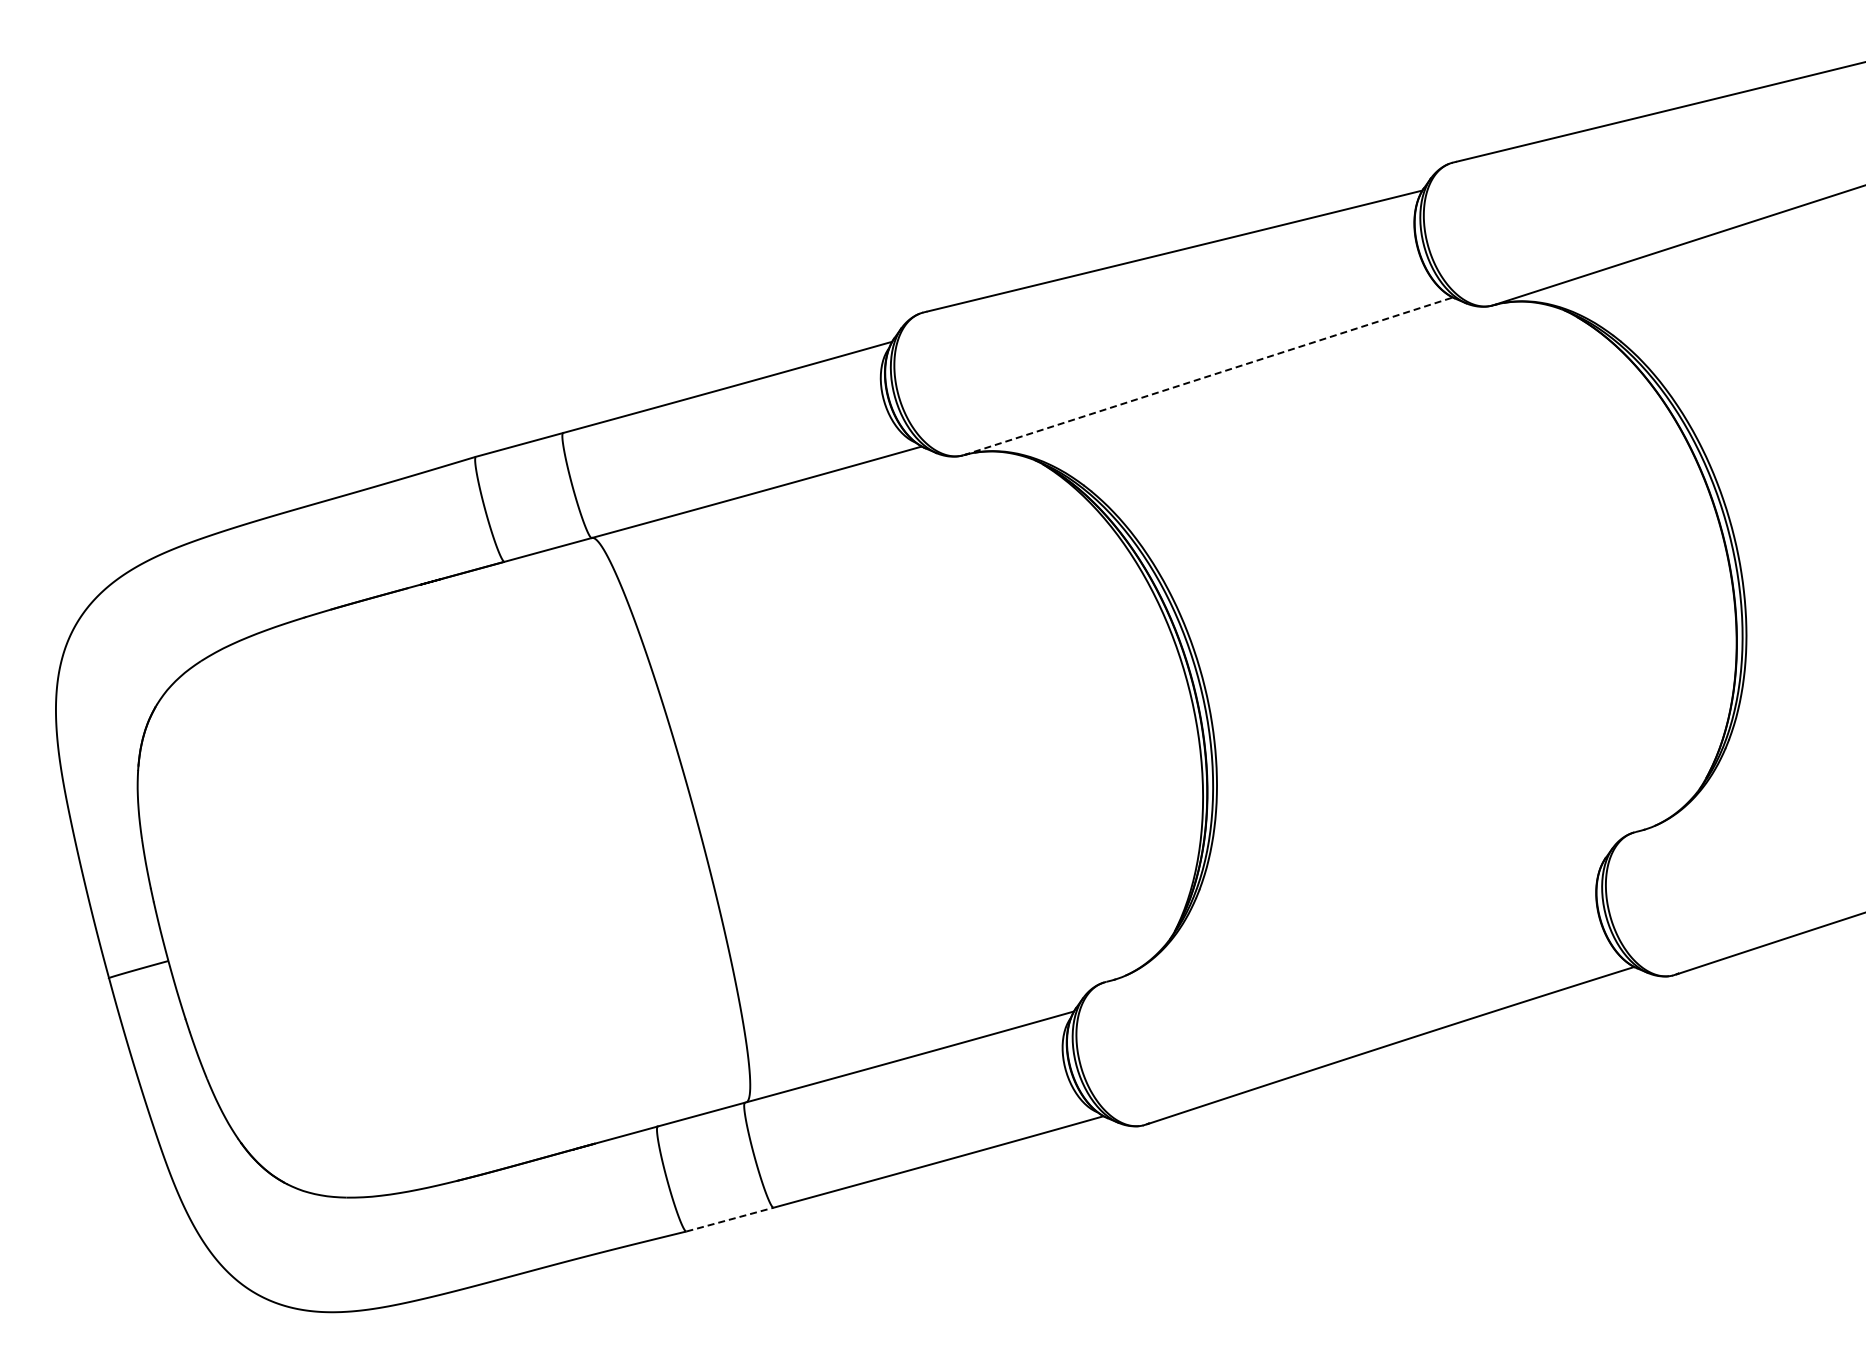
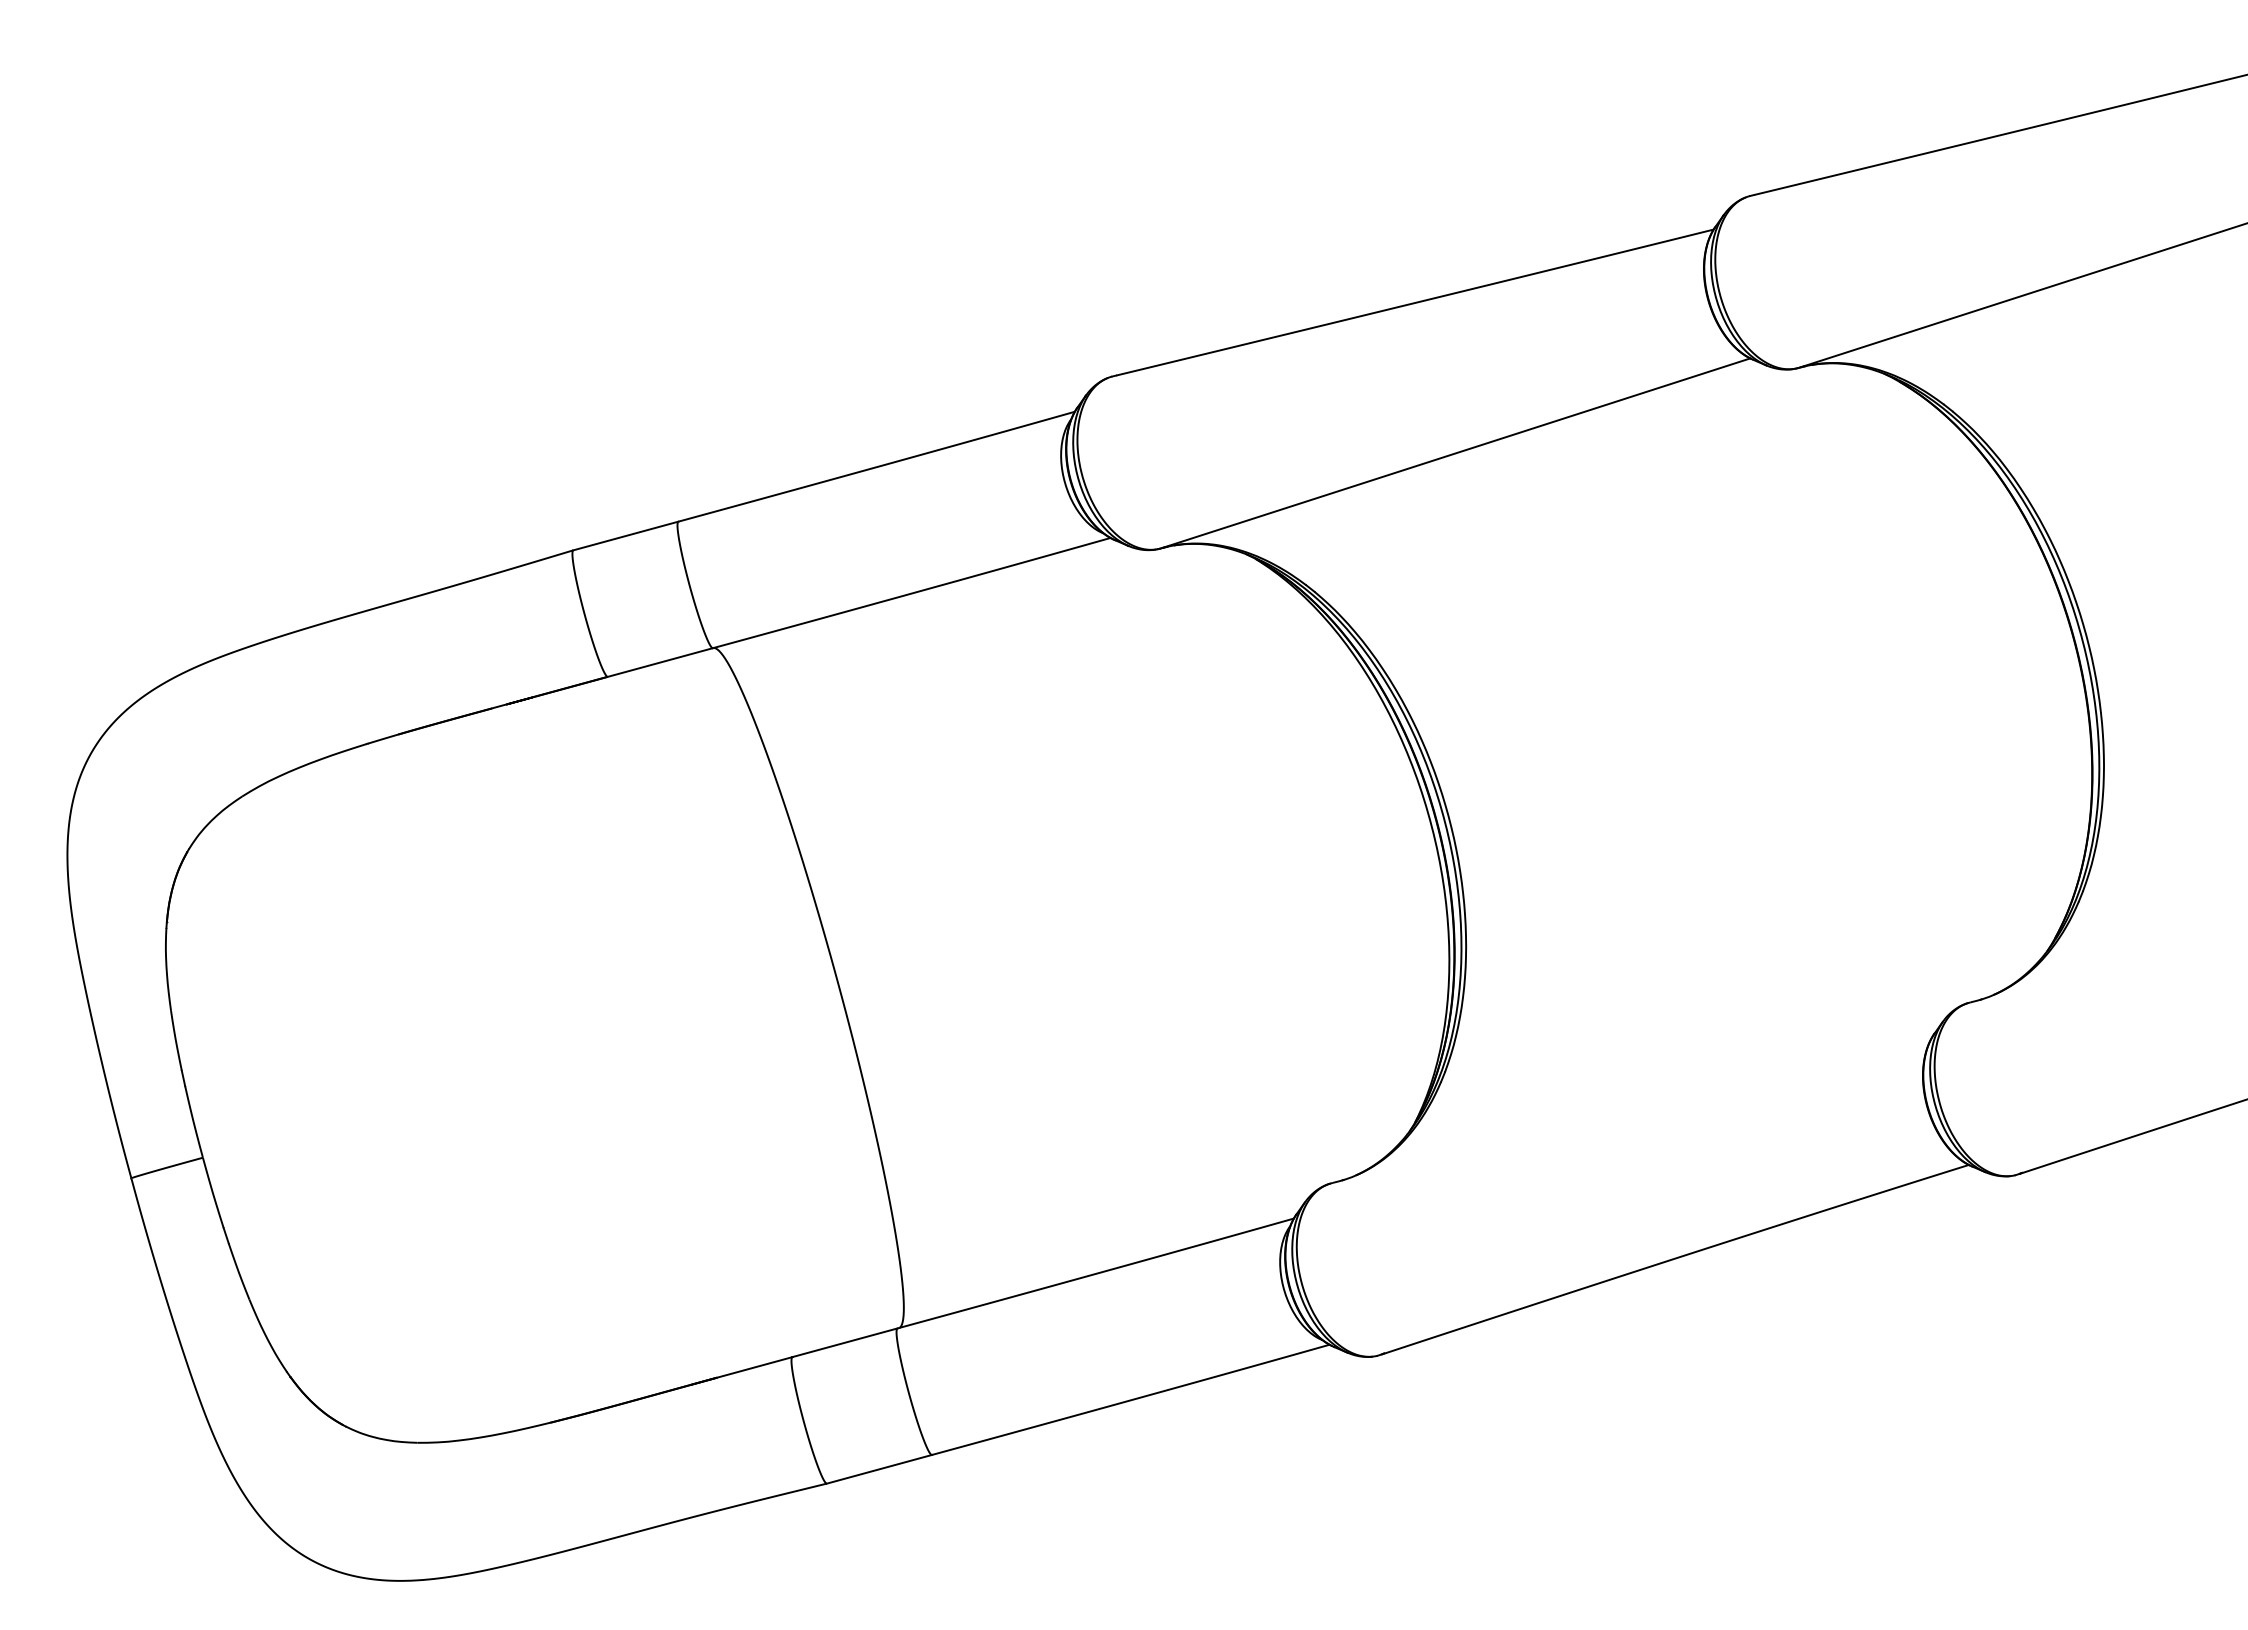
line: (1208, 376) -> (1455, 453), dashed -> solid
line: (730, 1219) -> (880, 1469), dashed -> solid

